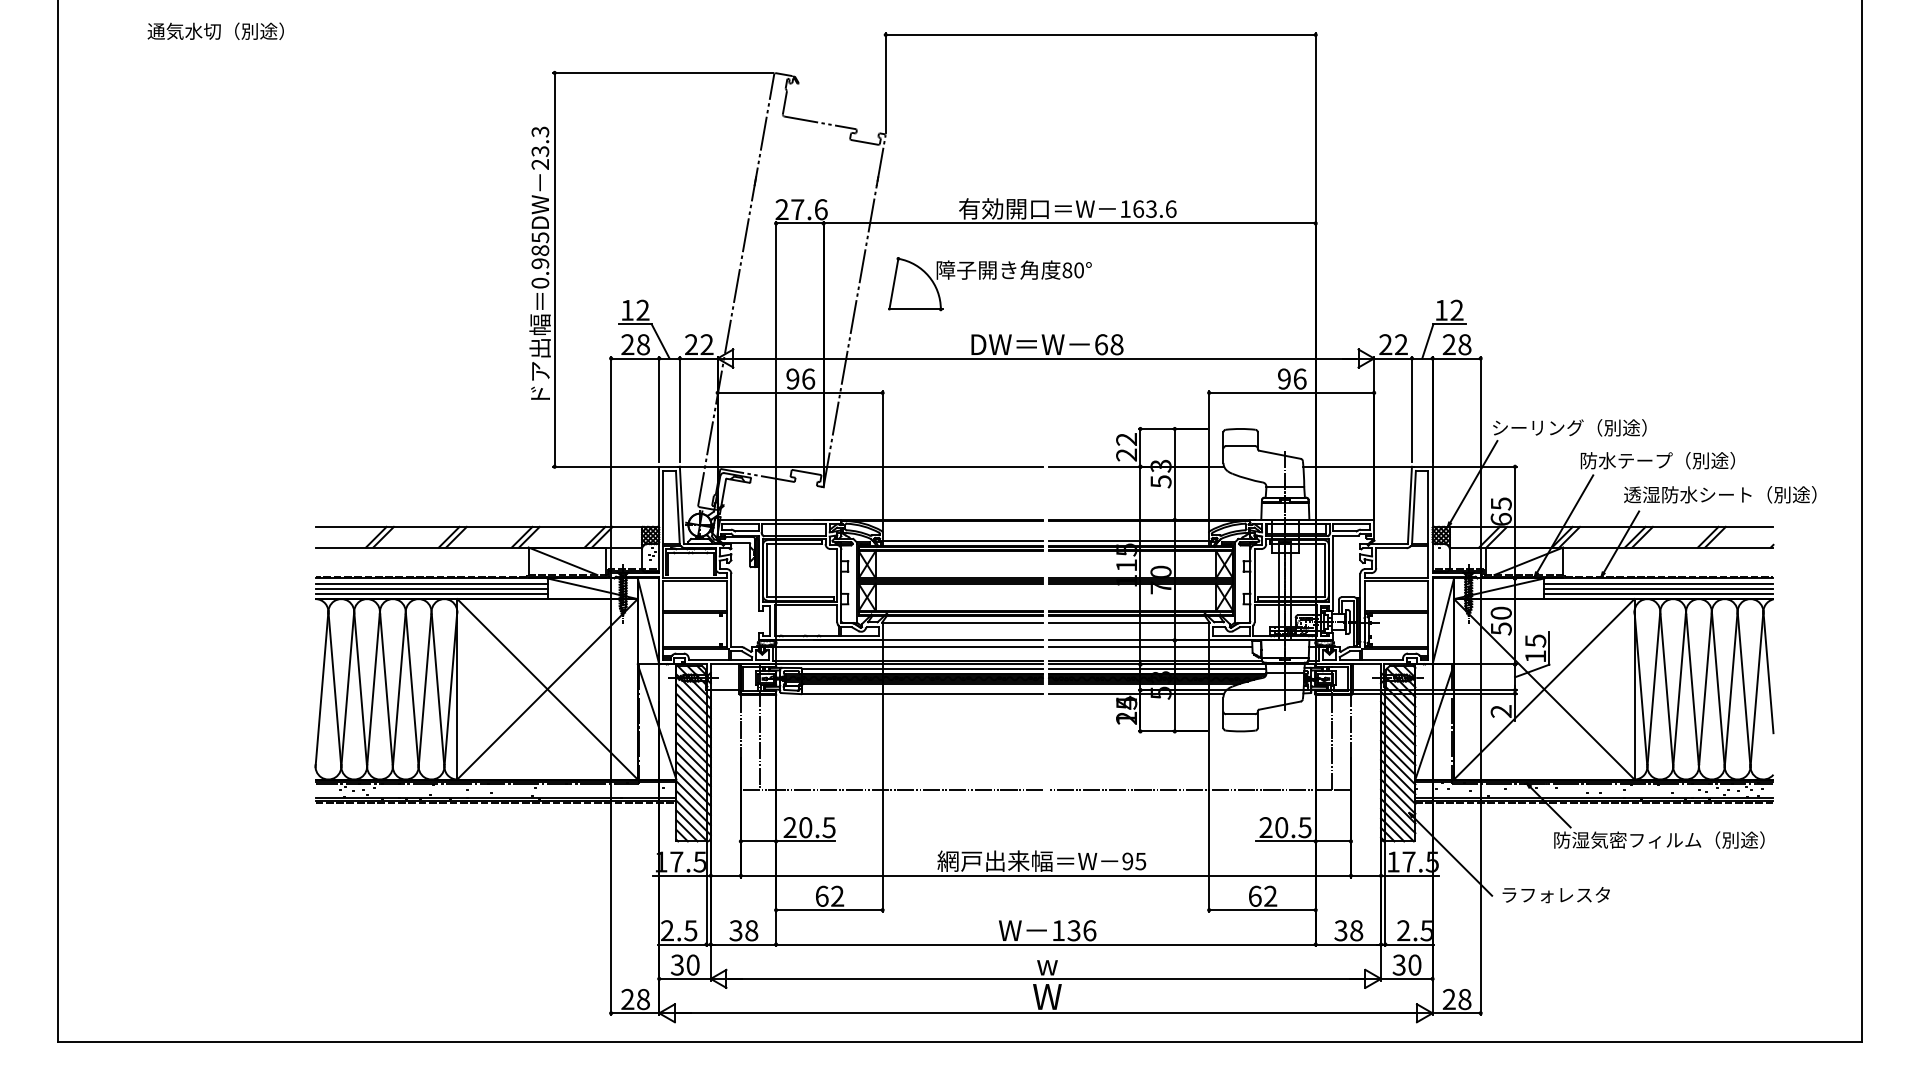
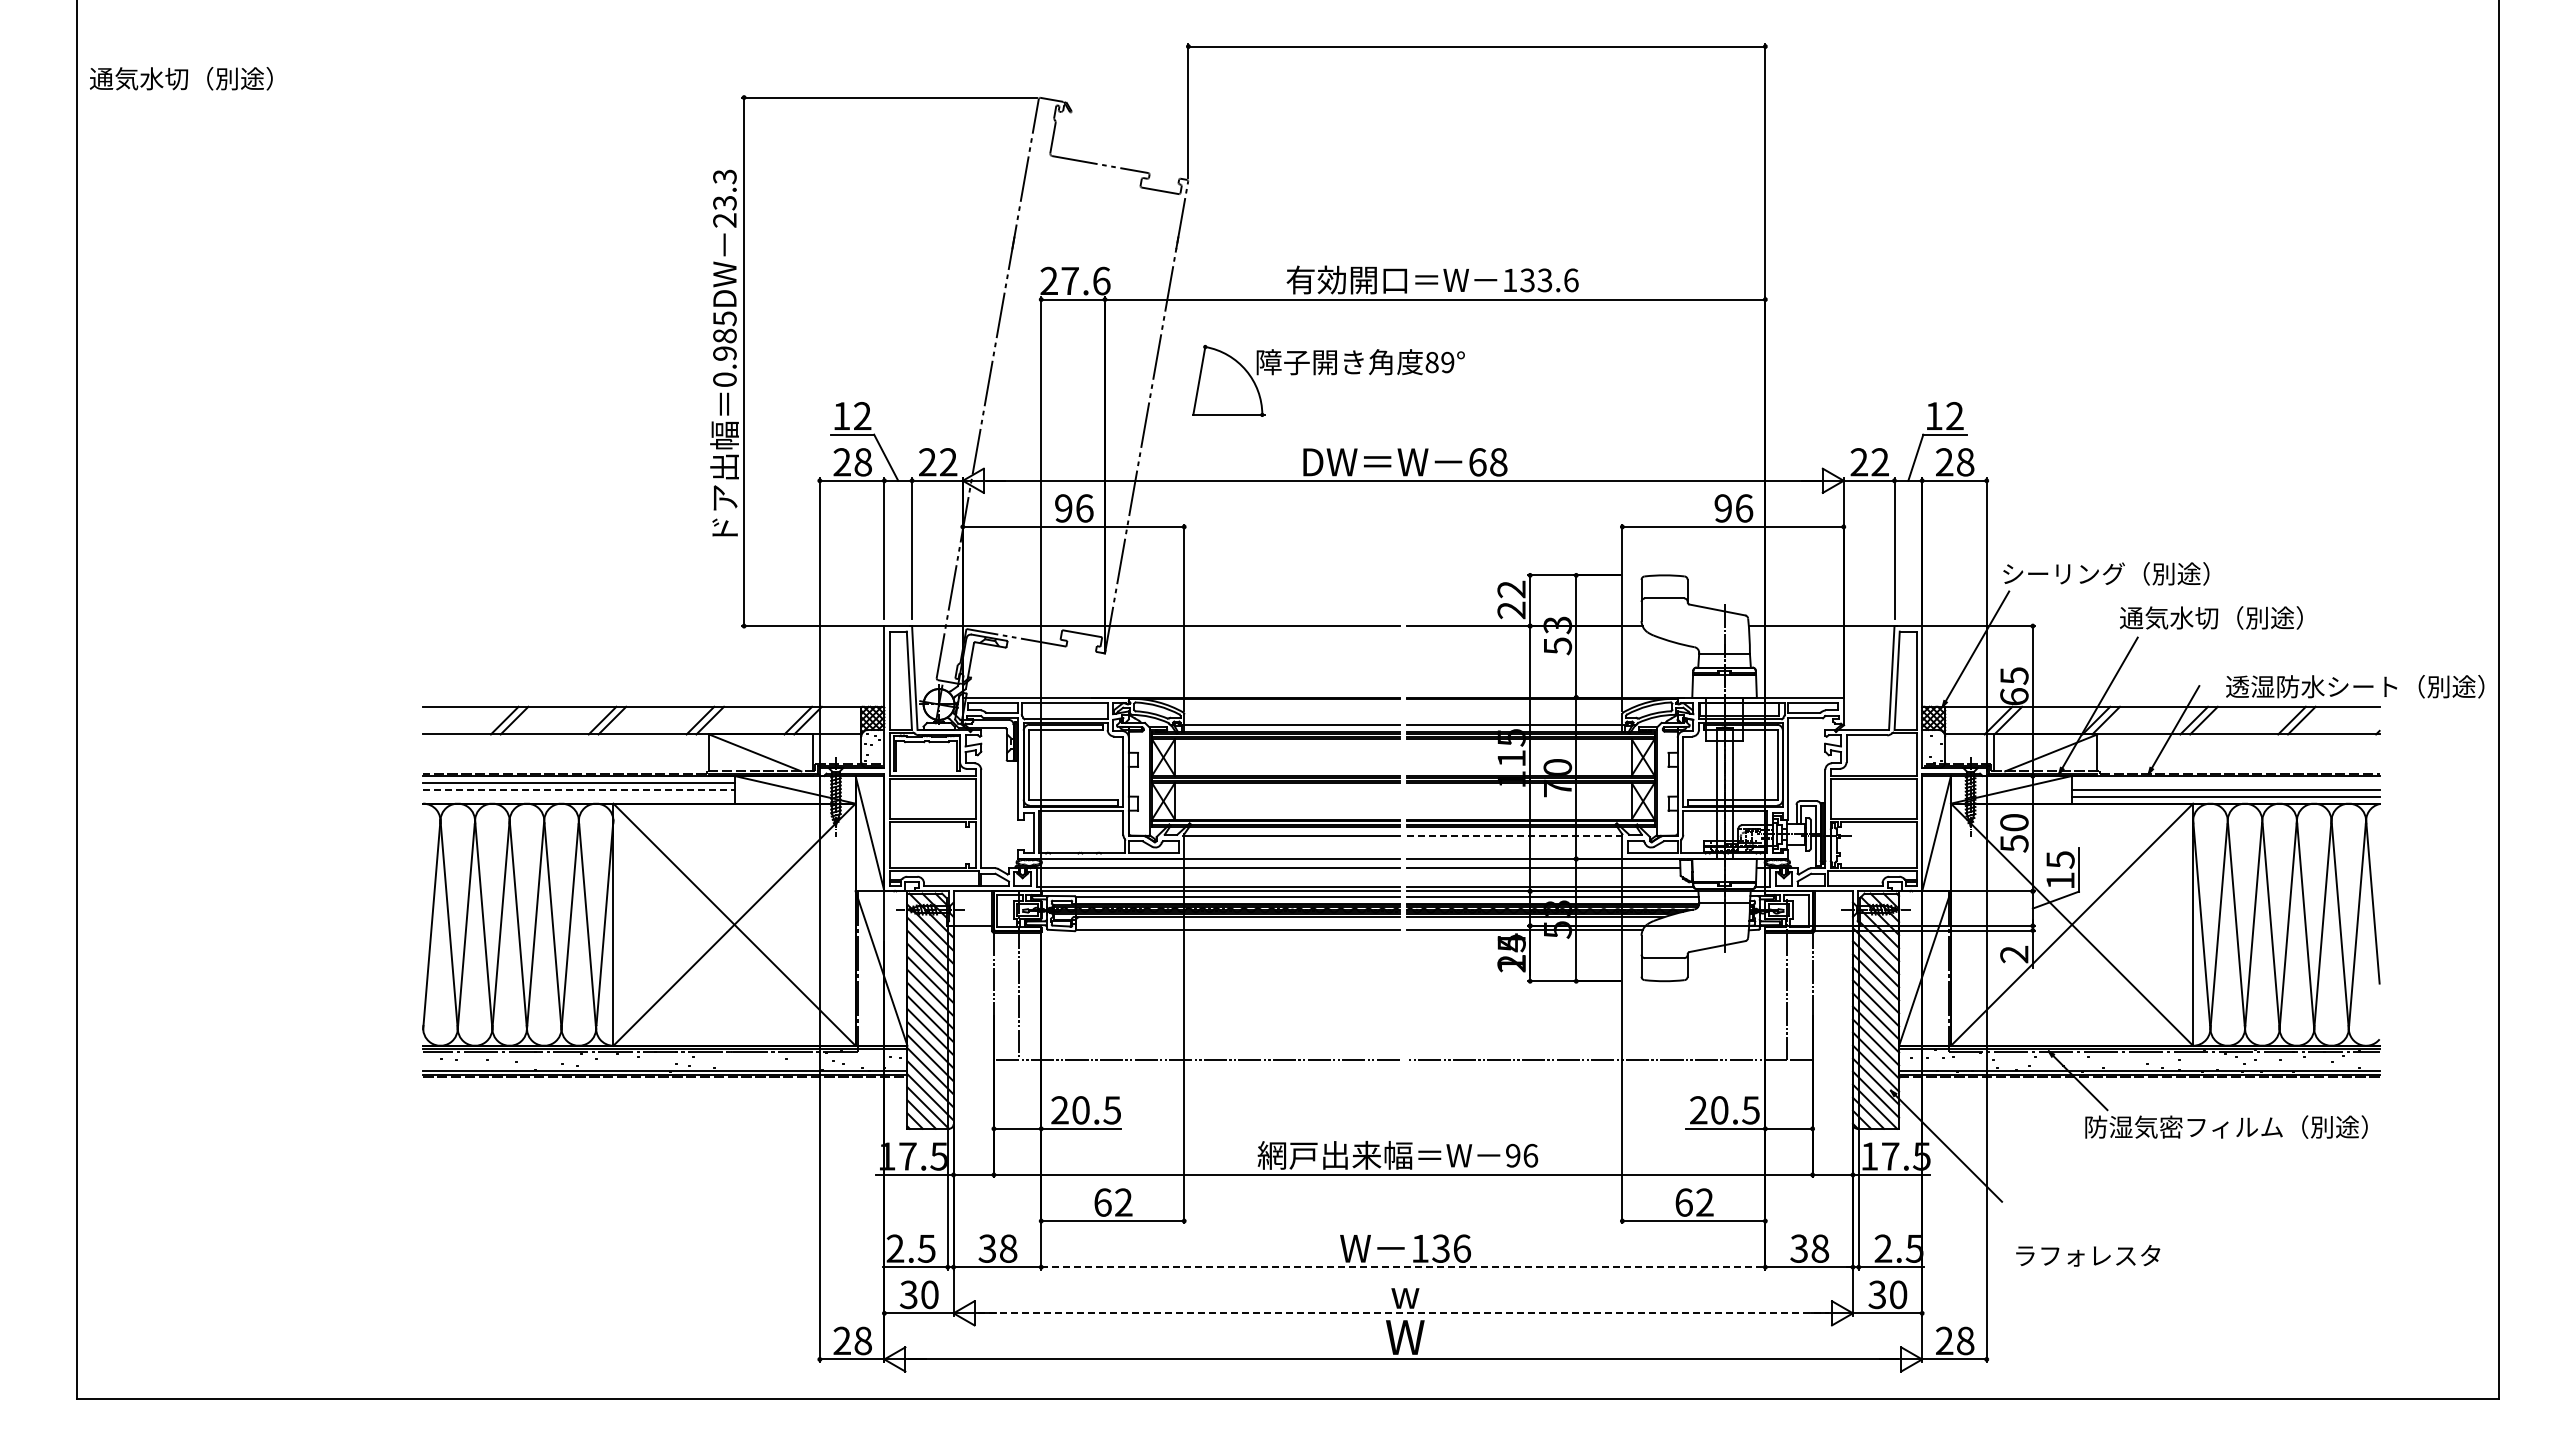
text: (215, 31) -> (181, 78), moved
text: (1138, 209) -> (1527, 280), 163.6 -> 133.6
text: (1078, 270) -> (1447, 362), 80° -> 89°
text: (1657, 460) -> (2223, 617), 防水テープ（別途） -> 通気水切（別途）
text: (1720, 494) -> (2355, 686), moved
line: (1658, 583) -> (2225, 782), removed
line: (431, 588) -> (578, 789), solid -> dashed
line: (431, 593) -> (578, 796), removed
line: (1129, 622) -> (1515, 835), solid -> dashed
text: (1140, 861) -> (1530, 1155), 95 -> 96
text: (1556, 894) -> (2088, 1255), moved
line: (1046, 944) -> (1403, 1267), solid -> dashed
line: (1046, 979) -> (1403, 1313), solid -> dashed

